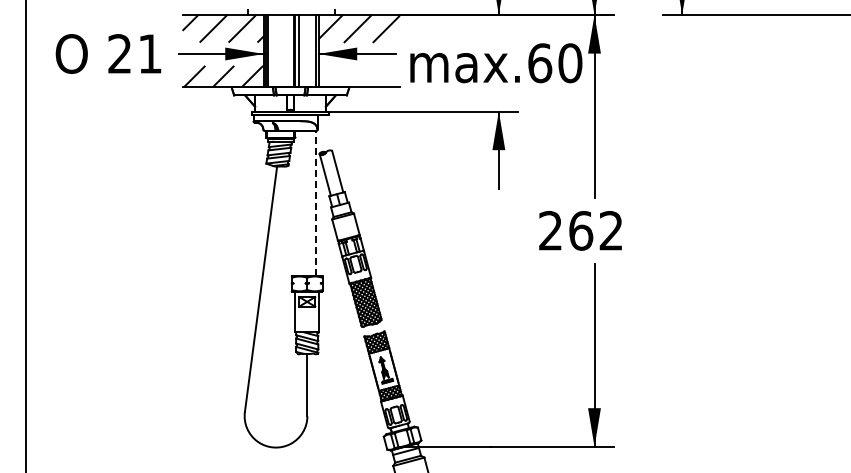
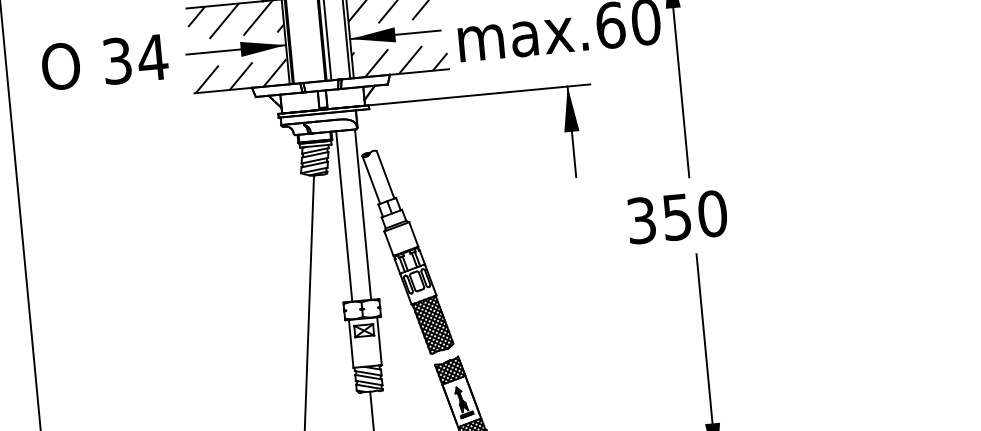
text: (135, 53) -> (135, 58), 21 -> 34
hatch: (358, 76) -> (399, 61), added
line: (299, 203) -> (344, 216), added
line: (315, 203) -> (363, 214), dashed -> solid
text: (581, 230) -> (677, 216), 262 -> 350

